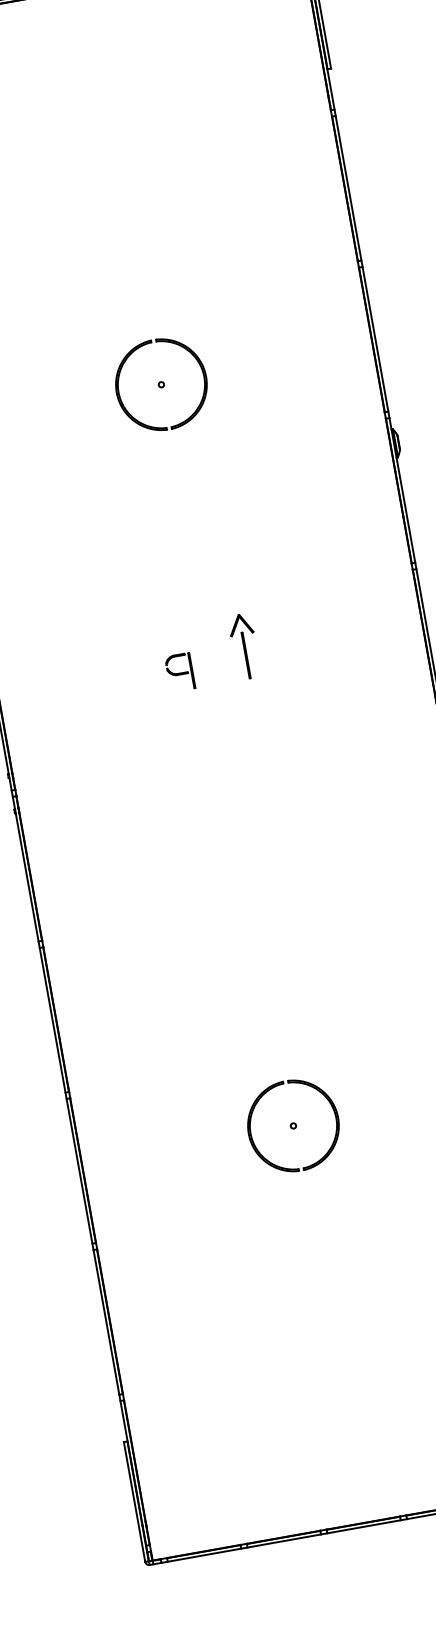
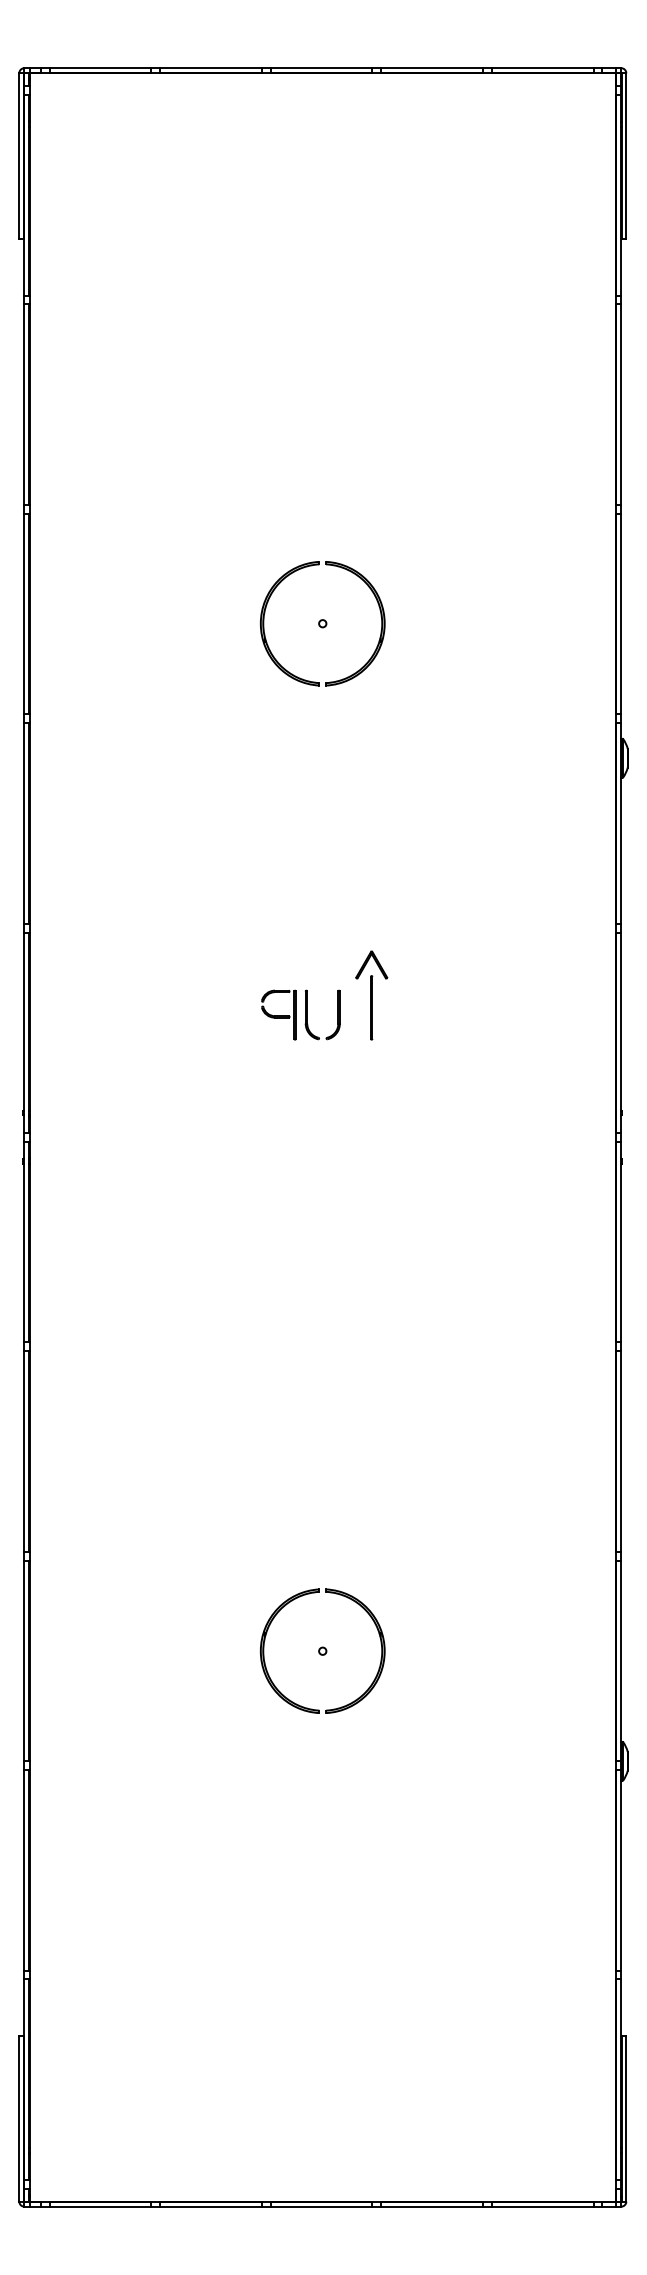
part: (200, 668) -> (307, 1014), added

